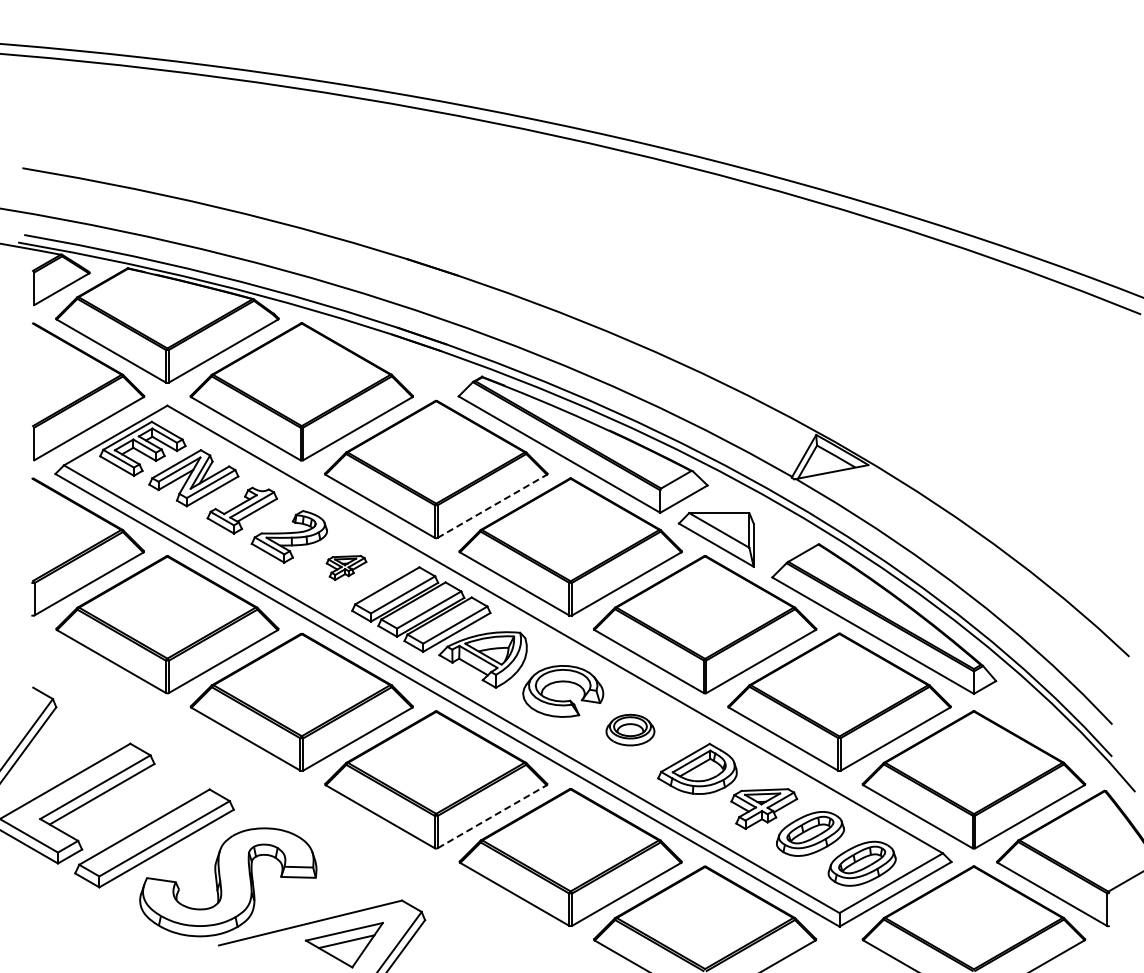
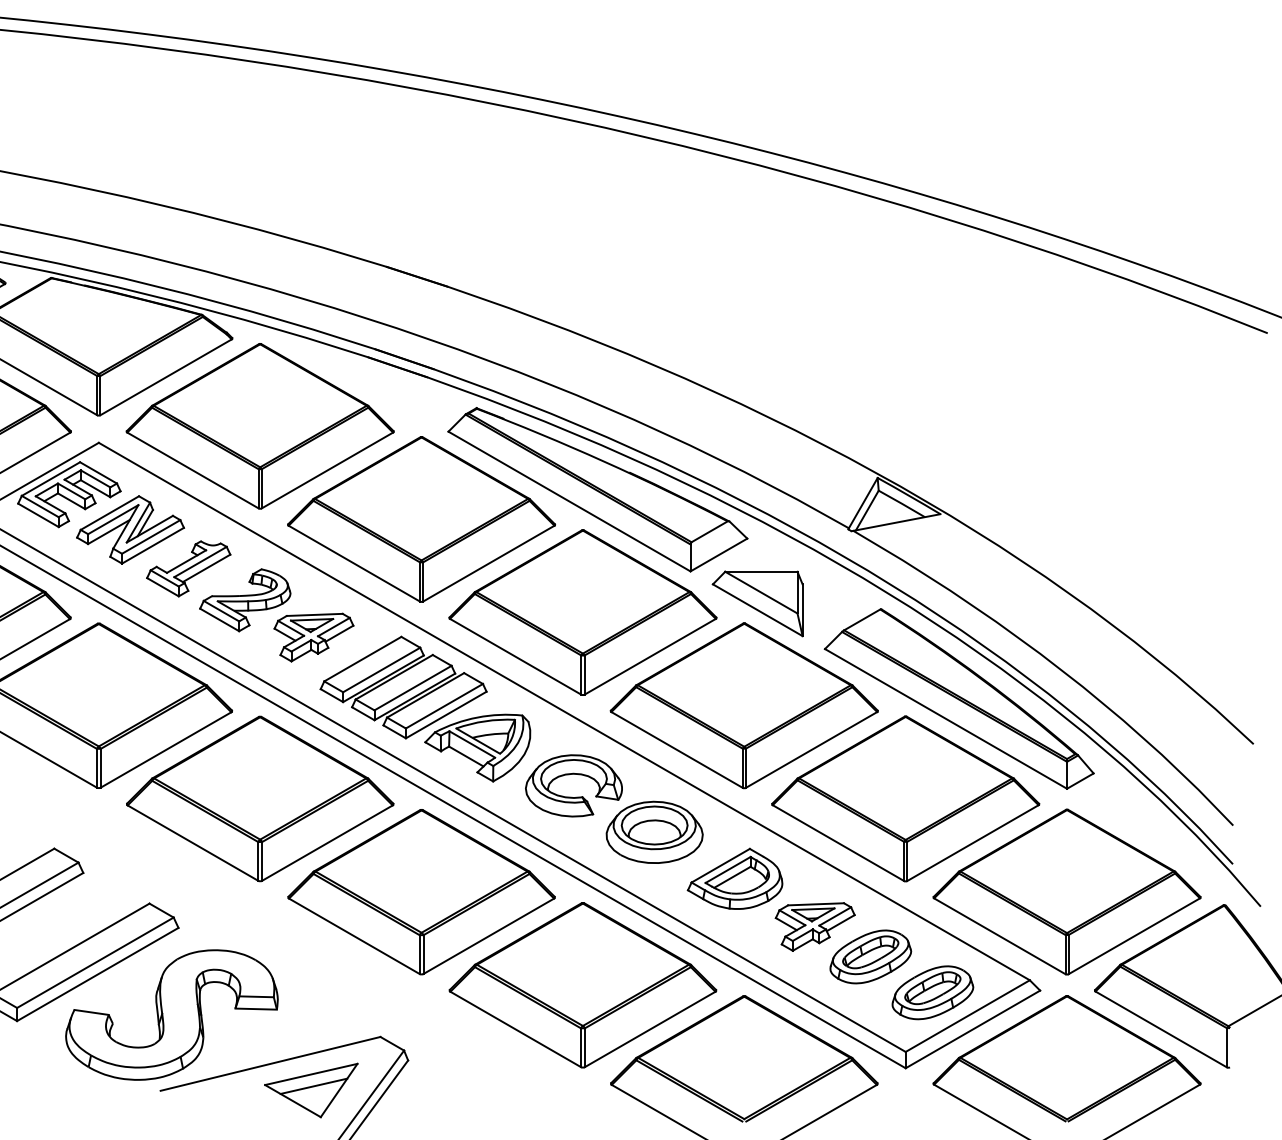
line: (492, 506) -> (489, 563), dashed -> solid
part: (346, 567) -> (313, 637), size x1.67
part: (630, 729) -> (654, 831), size x1.67
line: (492, 816) -> (489, 936), dashed -> solid

